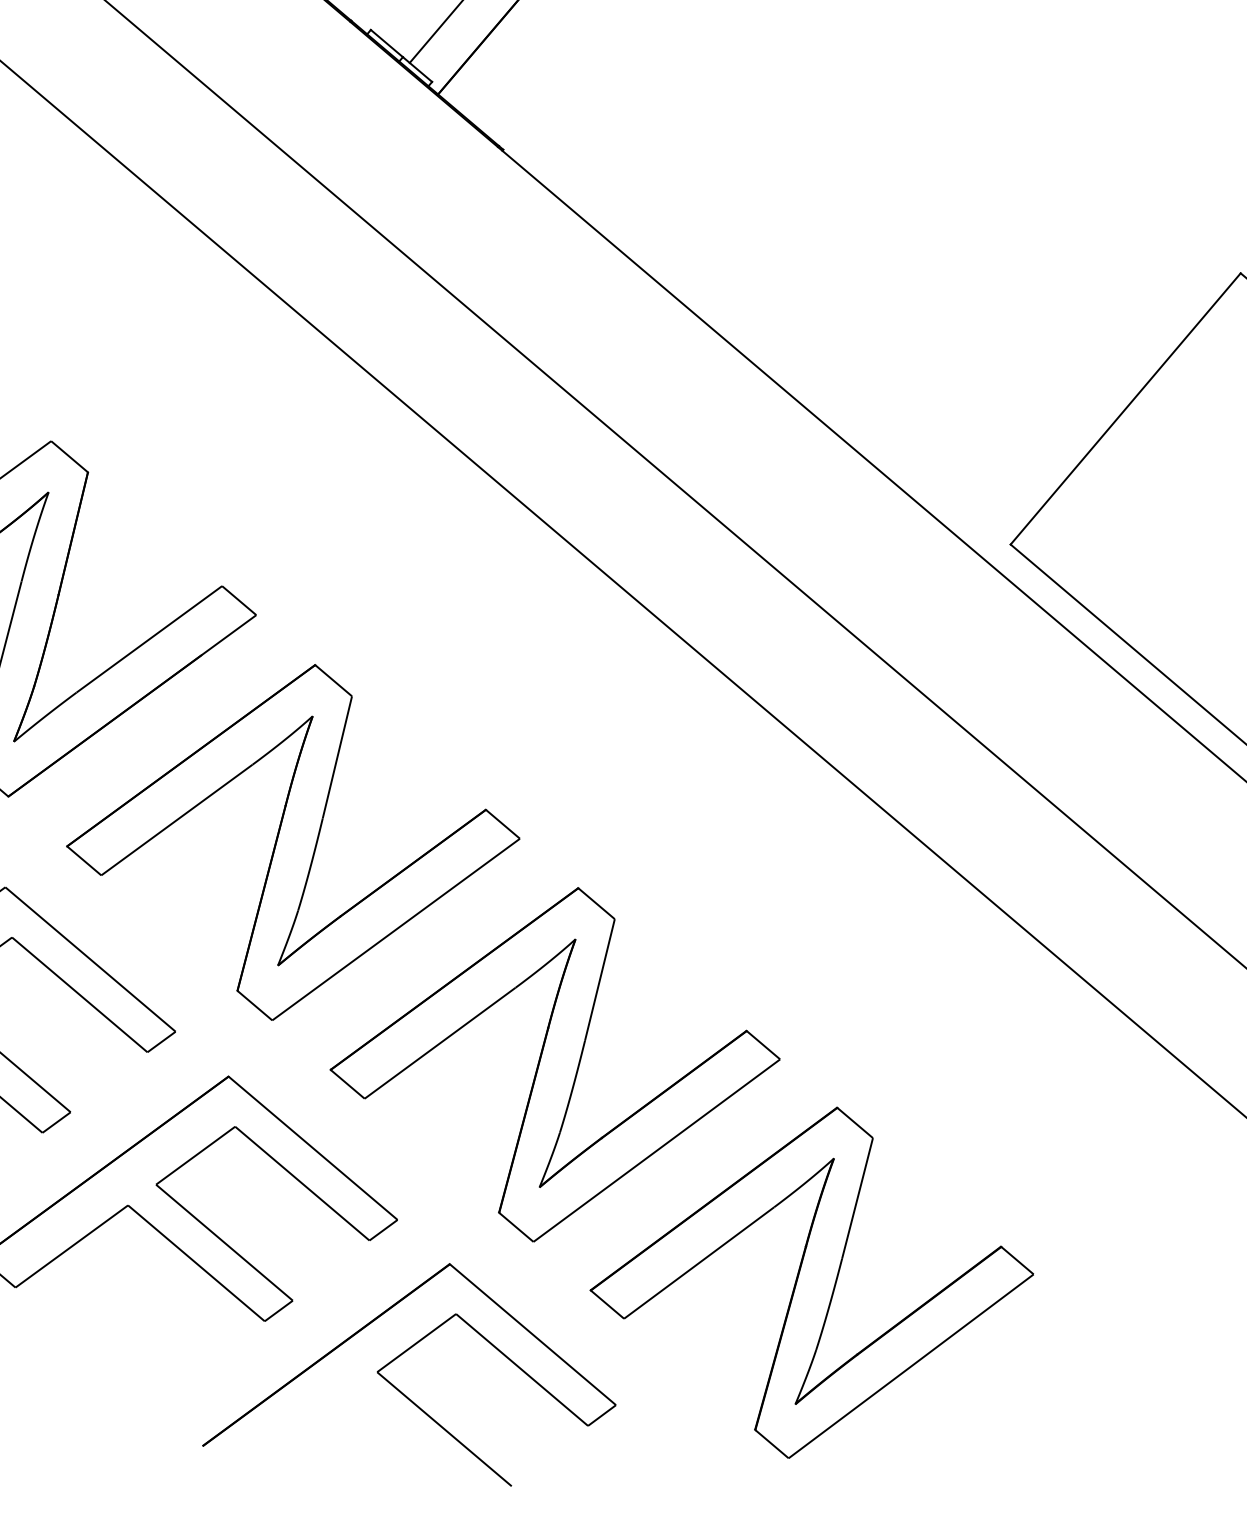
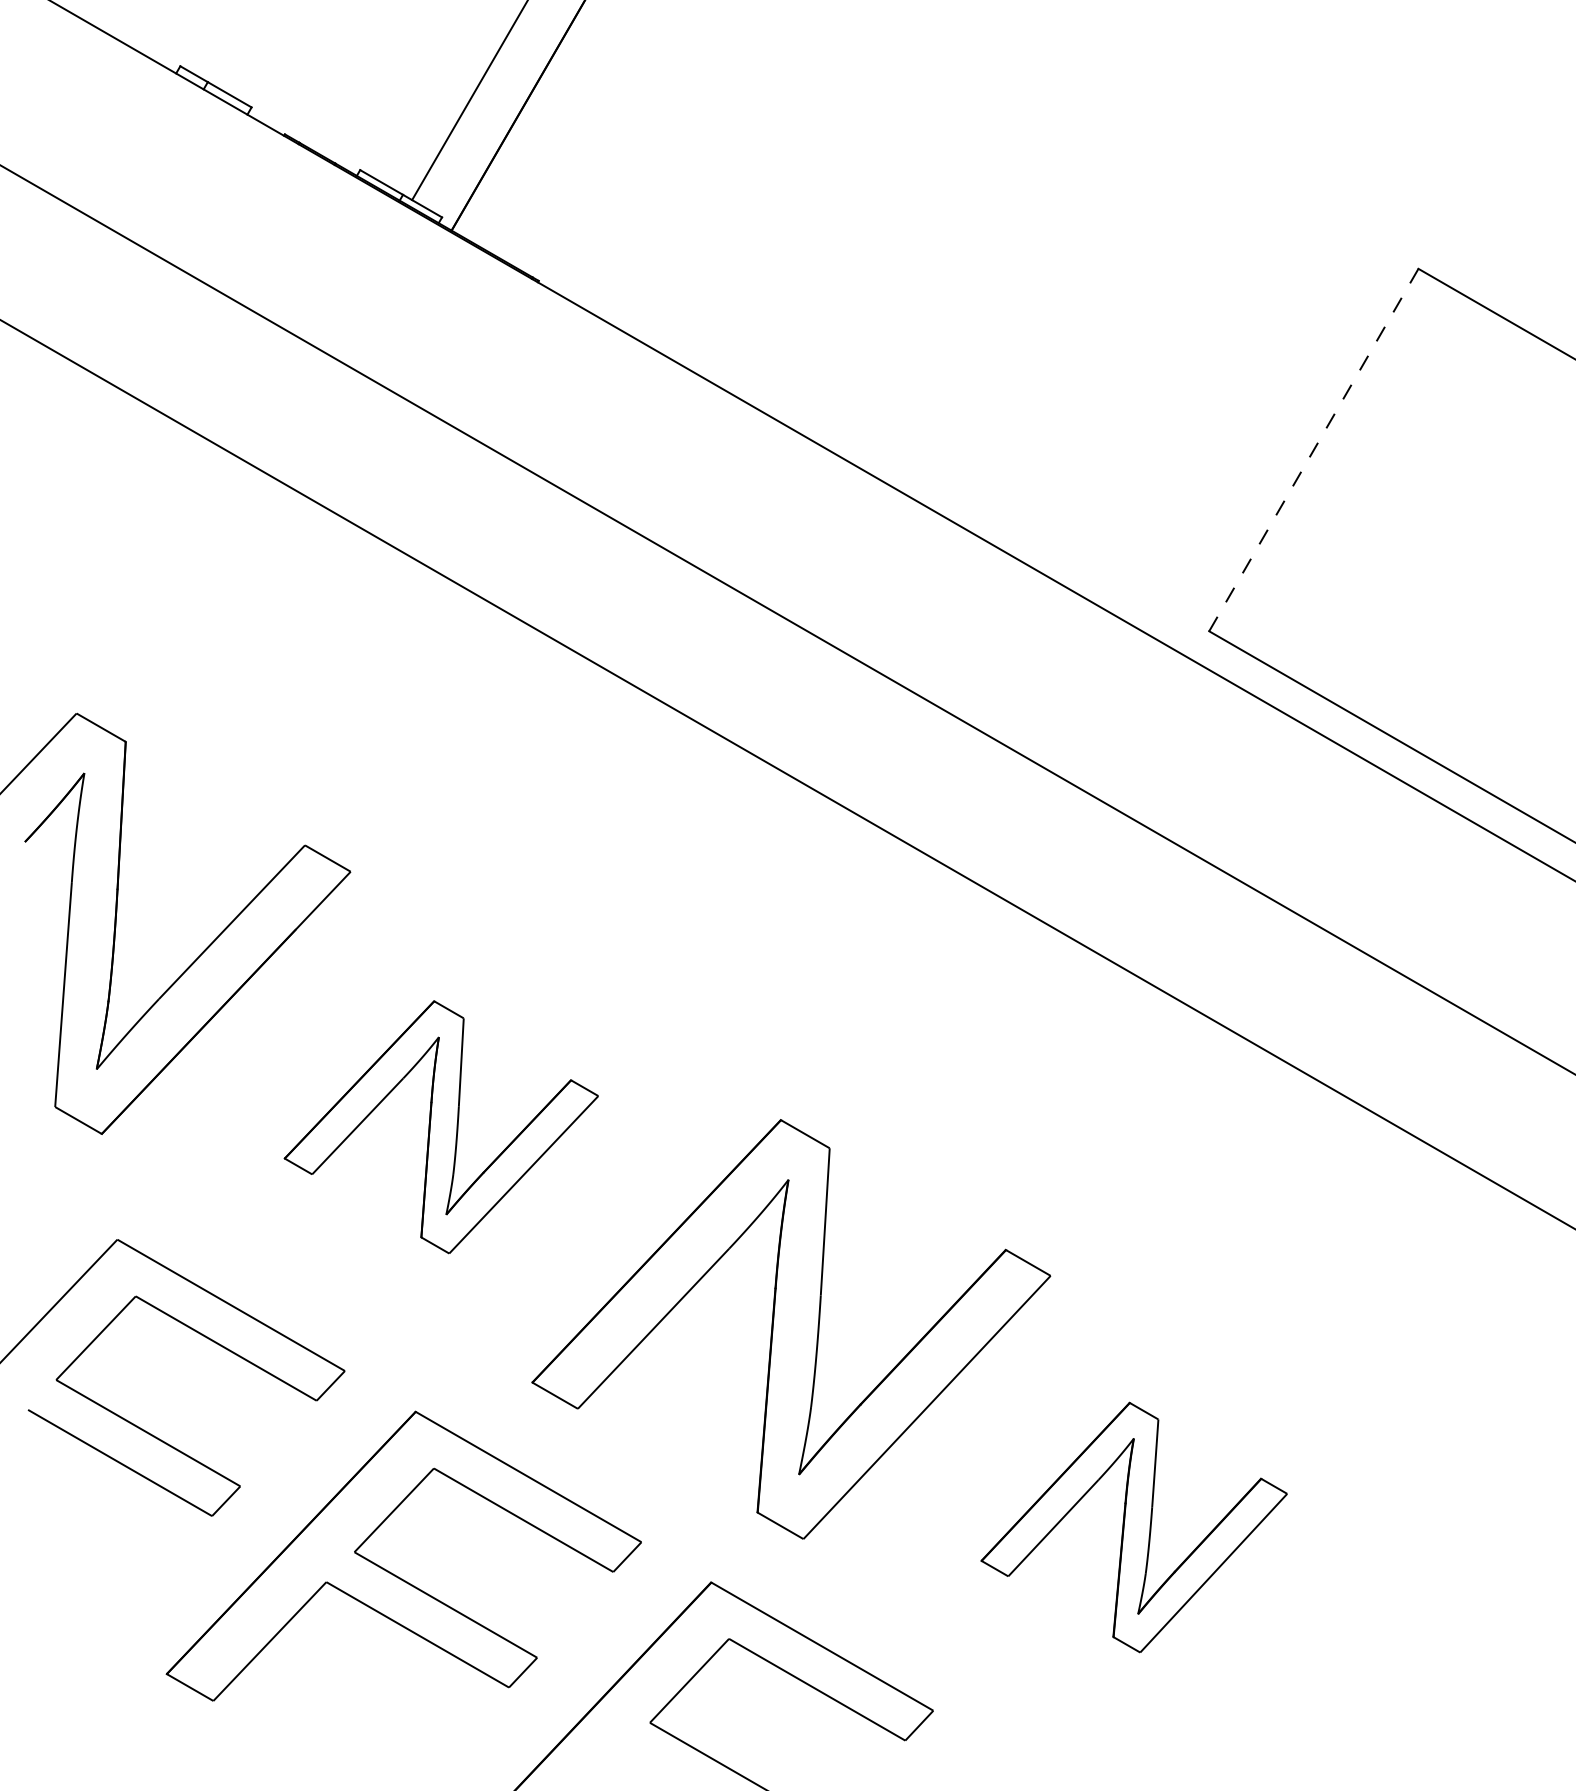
line: (1126, 408) -> (1314, 449), solid -> dashed
part: (293, 842) -> (441, 1127), size x0.6
part: (811, 1282) -> (1133, 1527), size x0.6

